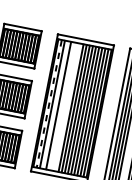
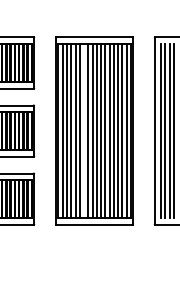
line: (49, 104) -> (62, 131), dashed -> solid
line: (55, 104) -> (71, 130), added
line: (61, 105) -> (79, 130), added
line: (68, 107) -> (88, 130), added

